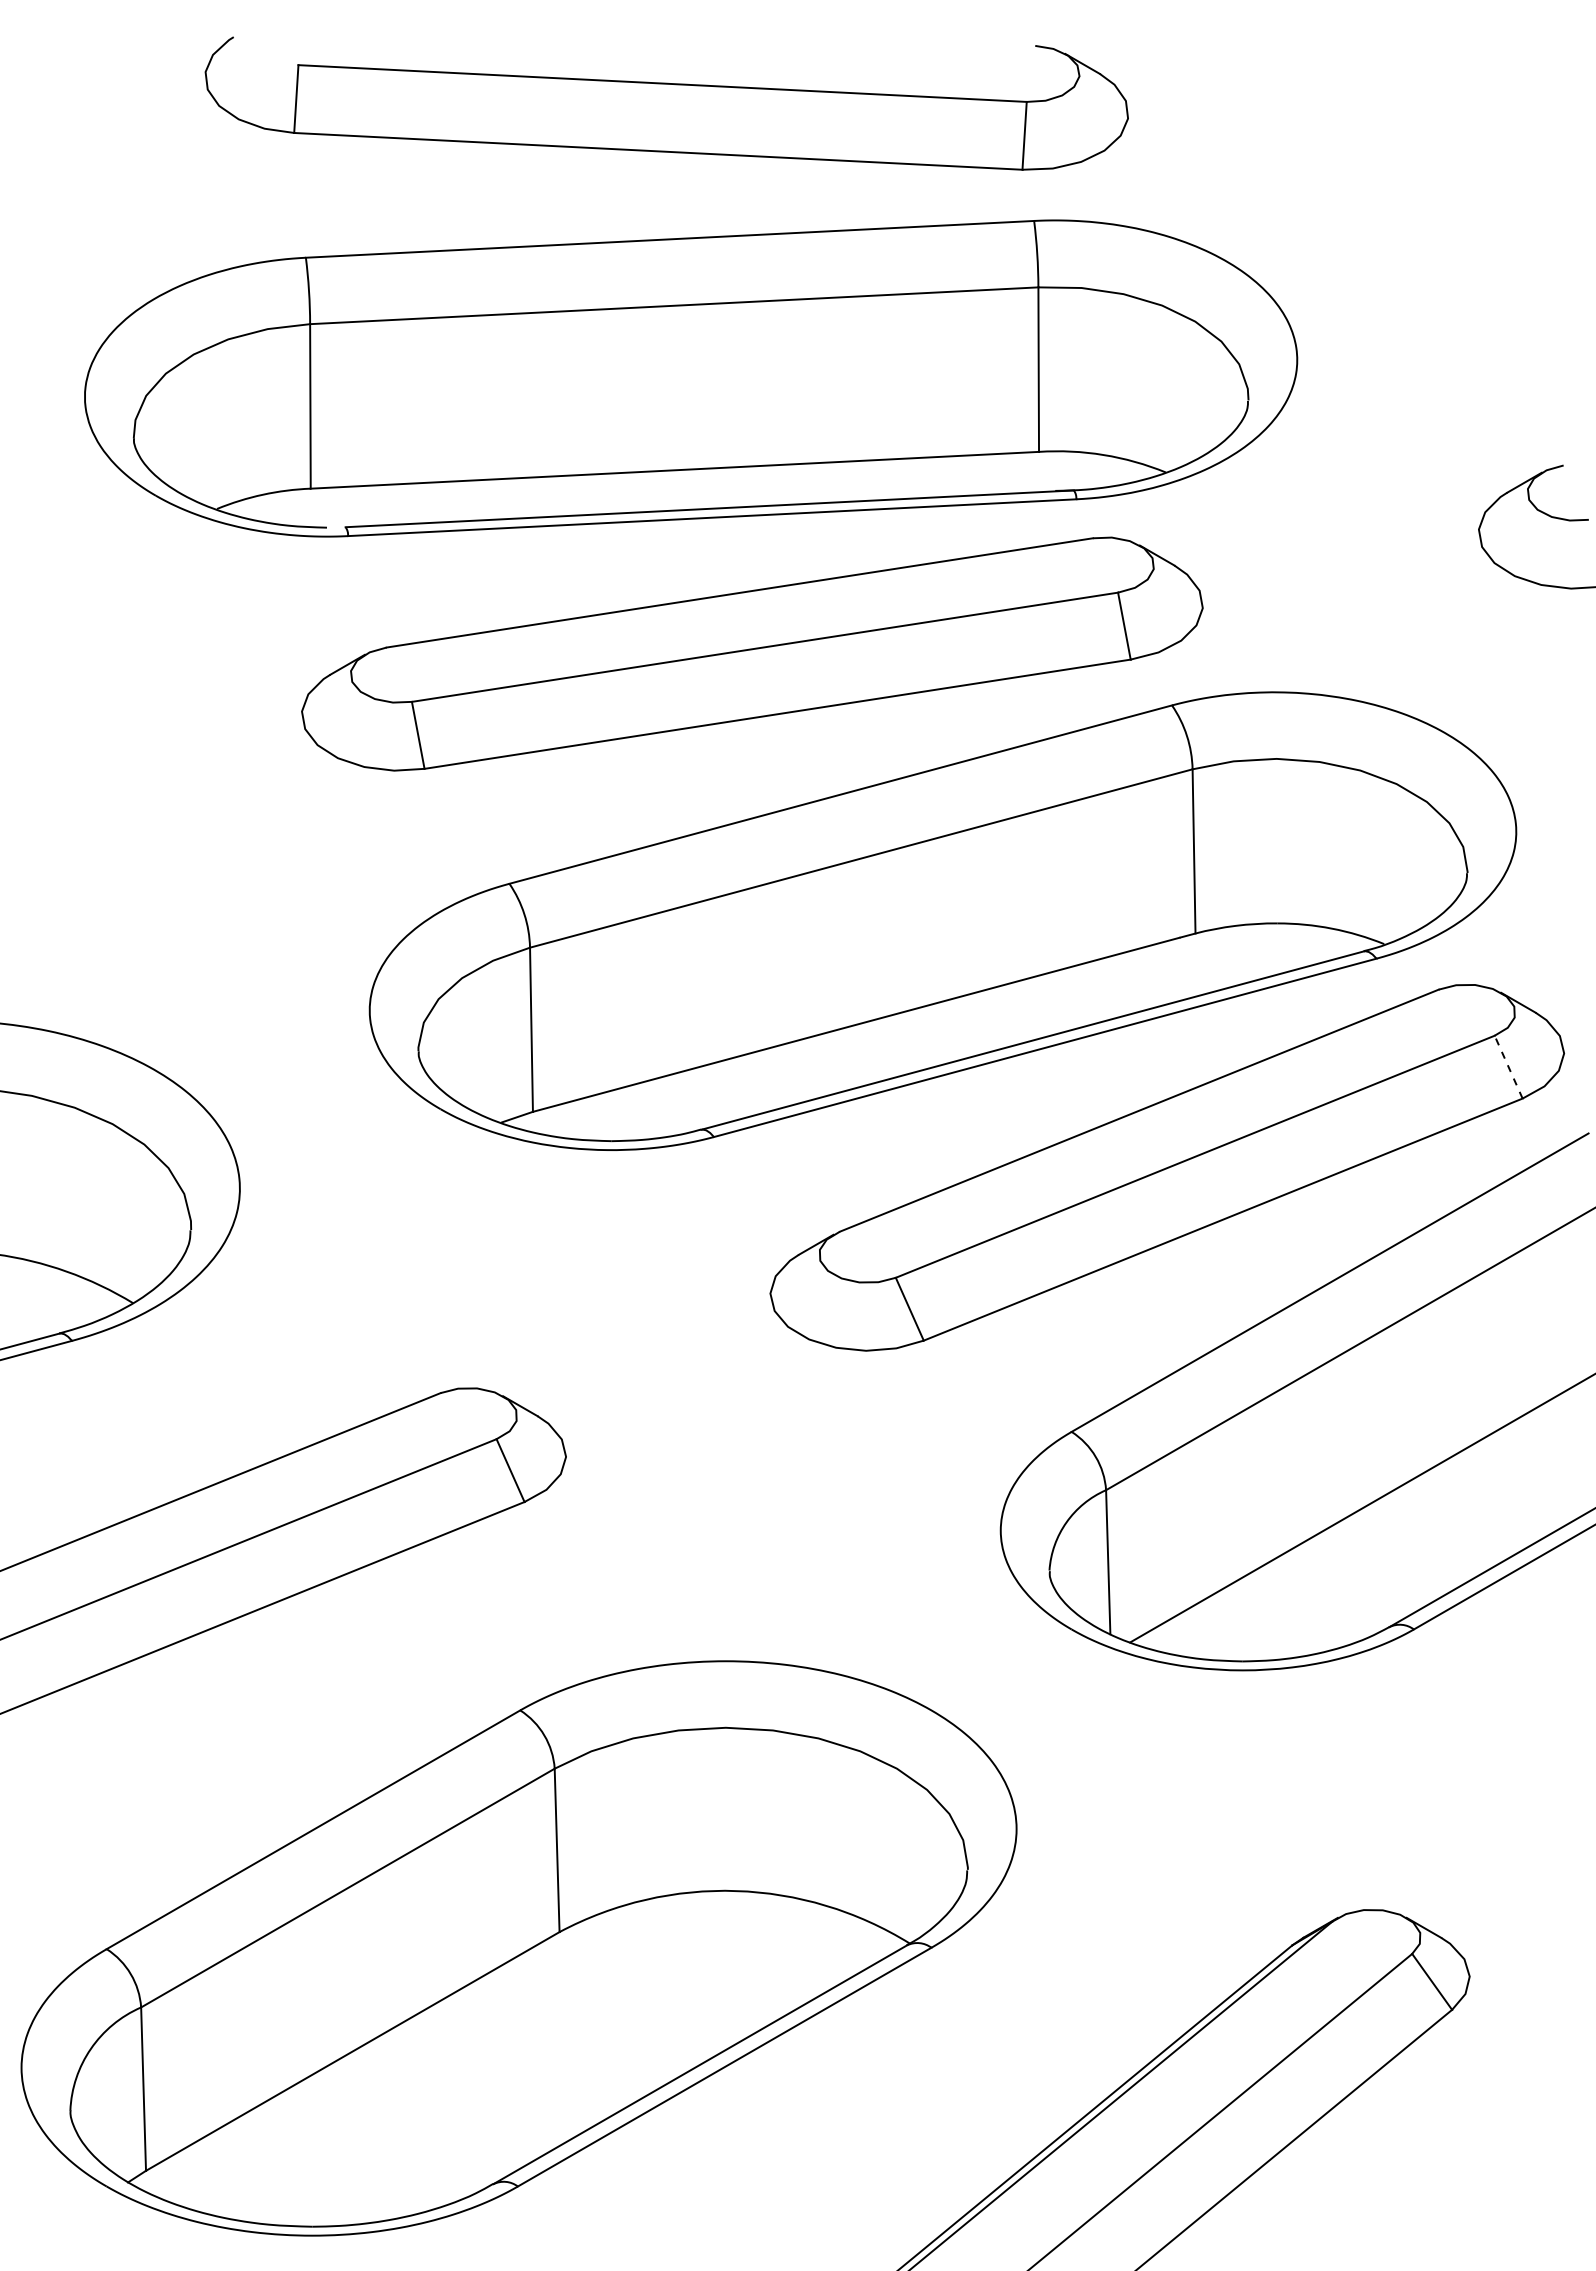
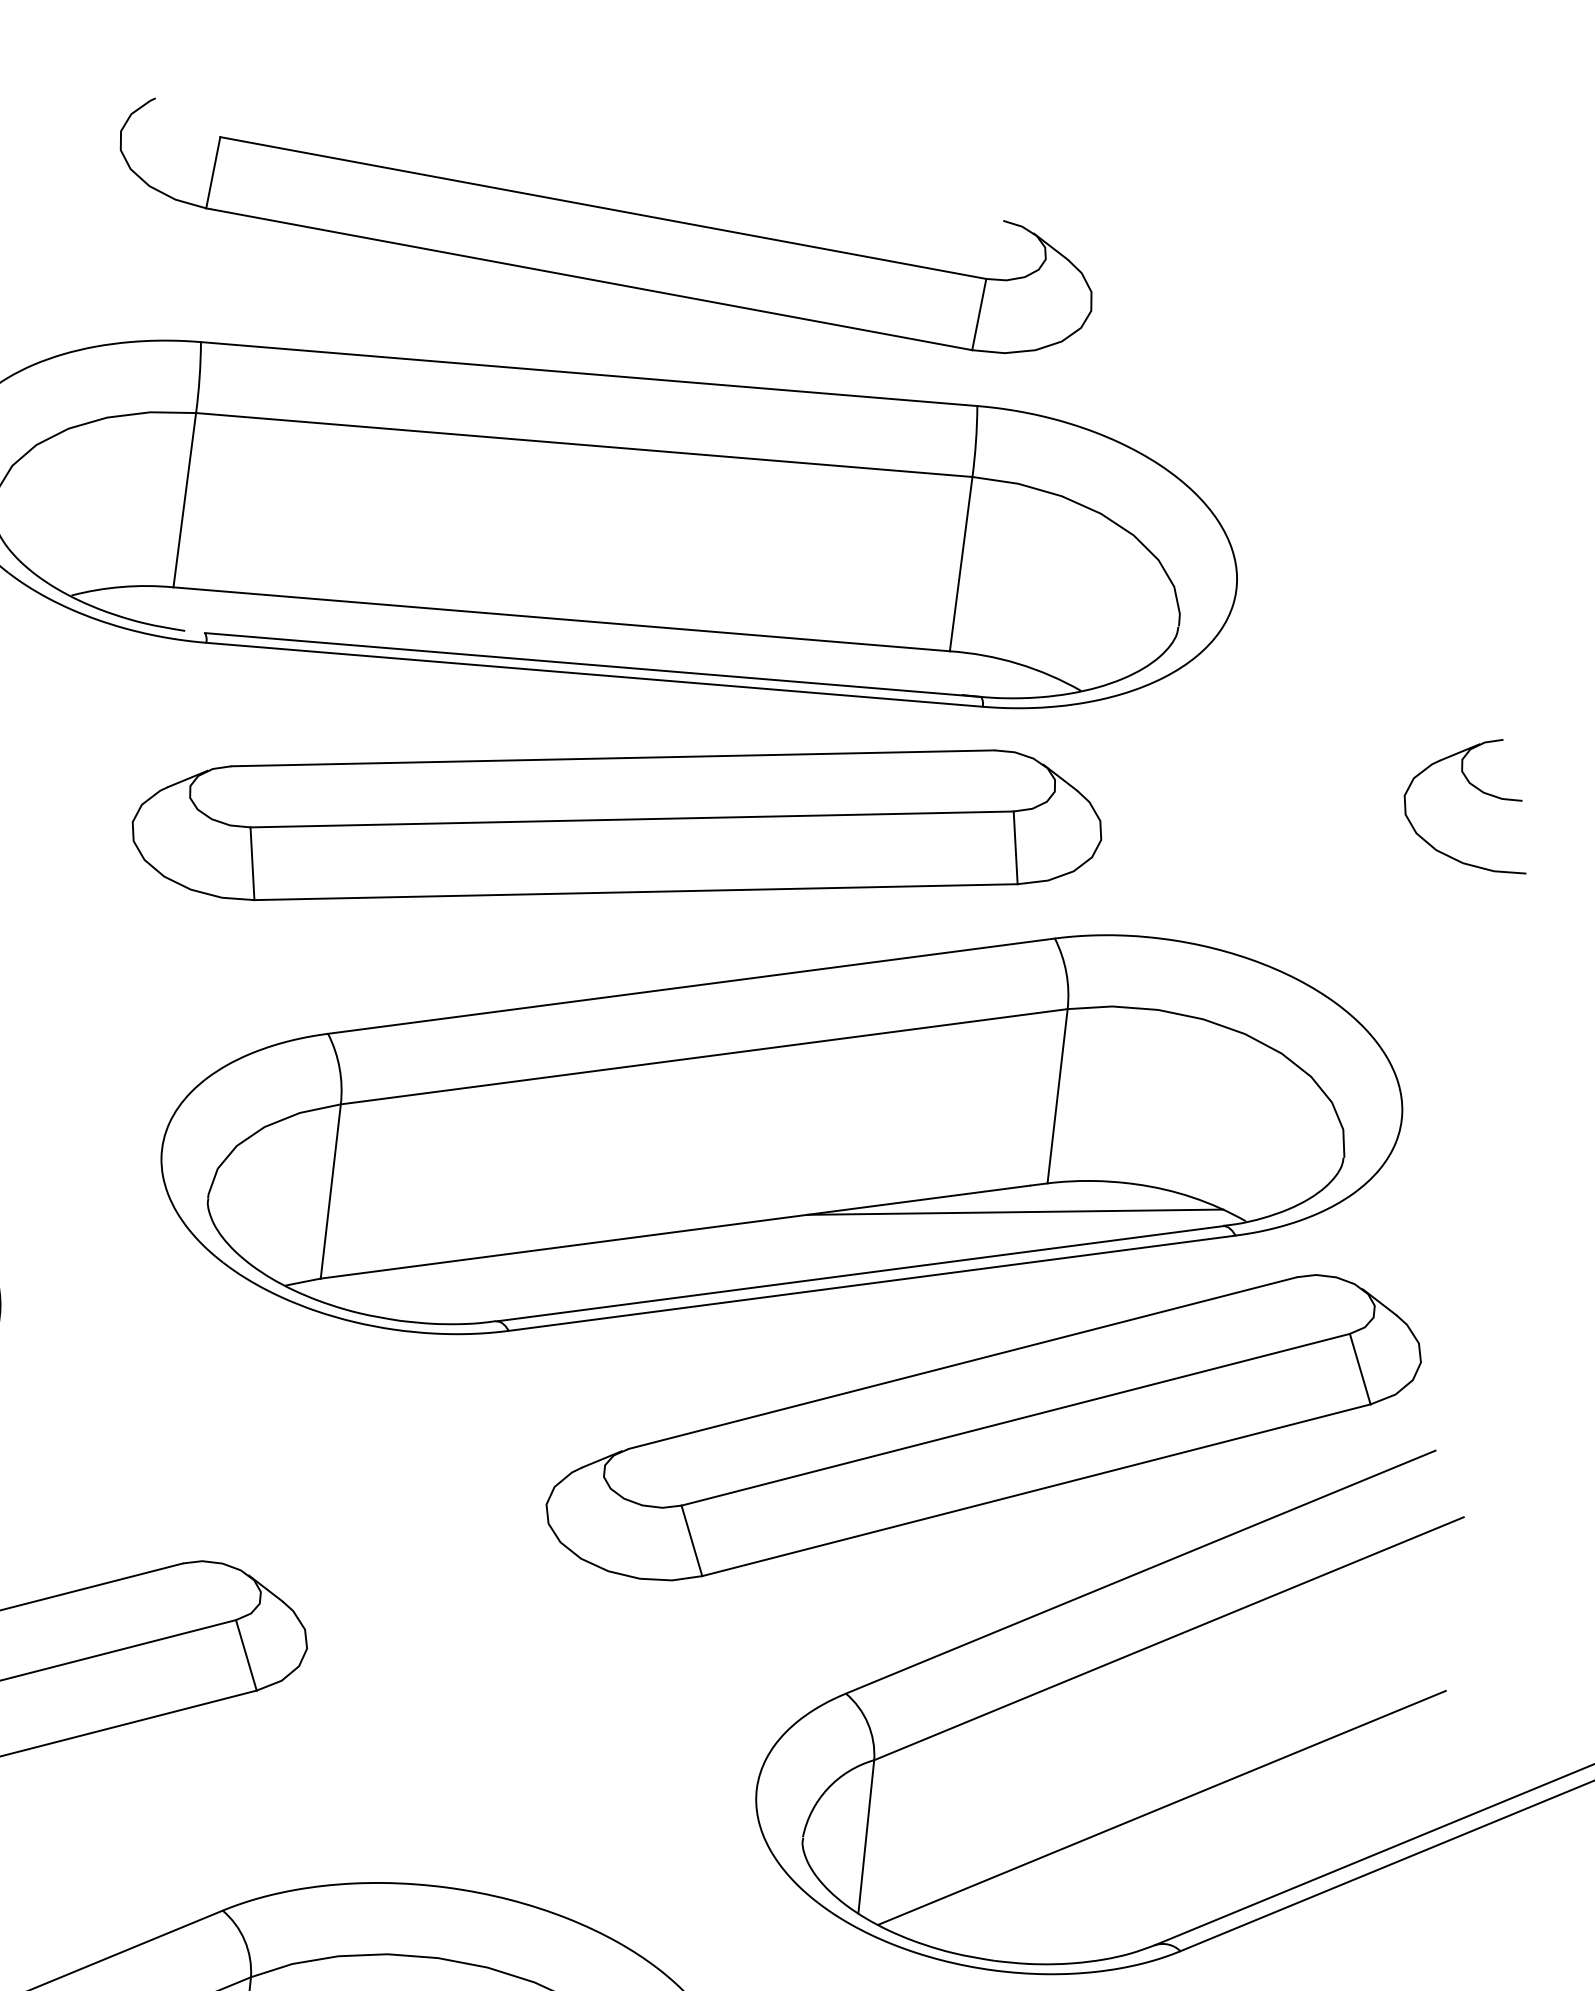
line: (1168, 964) -> (1014, 1212), added
line: (1508, 1066) -> (1360, 1368), dashed -> solid

